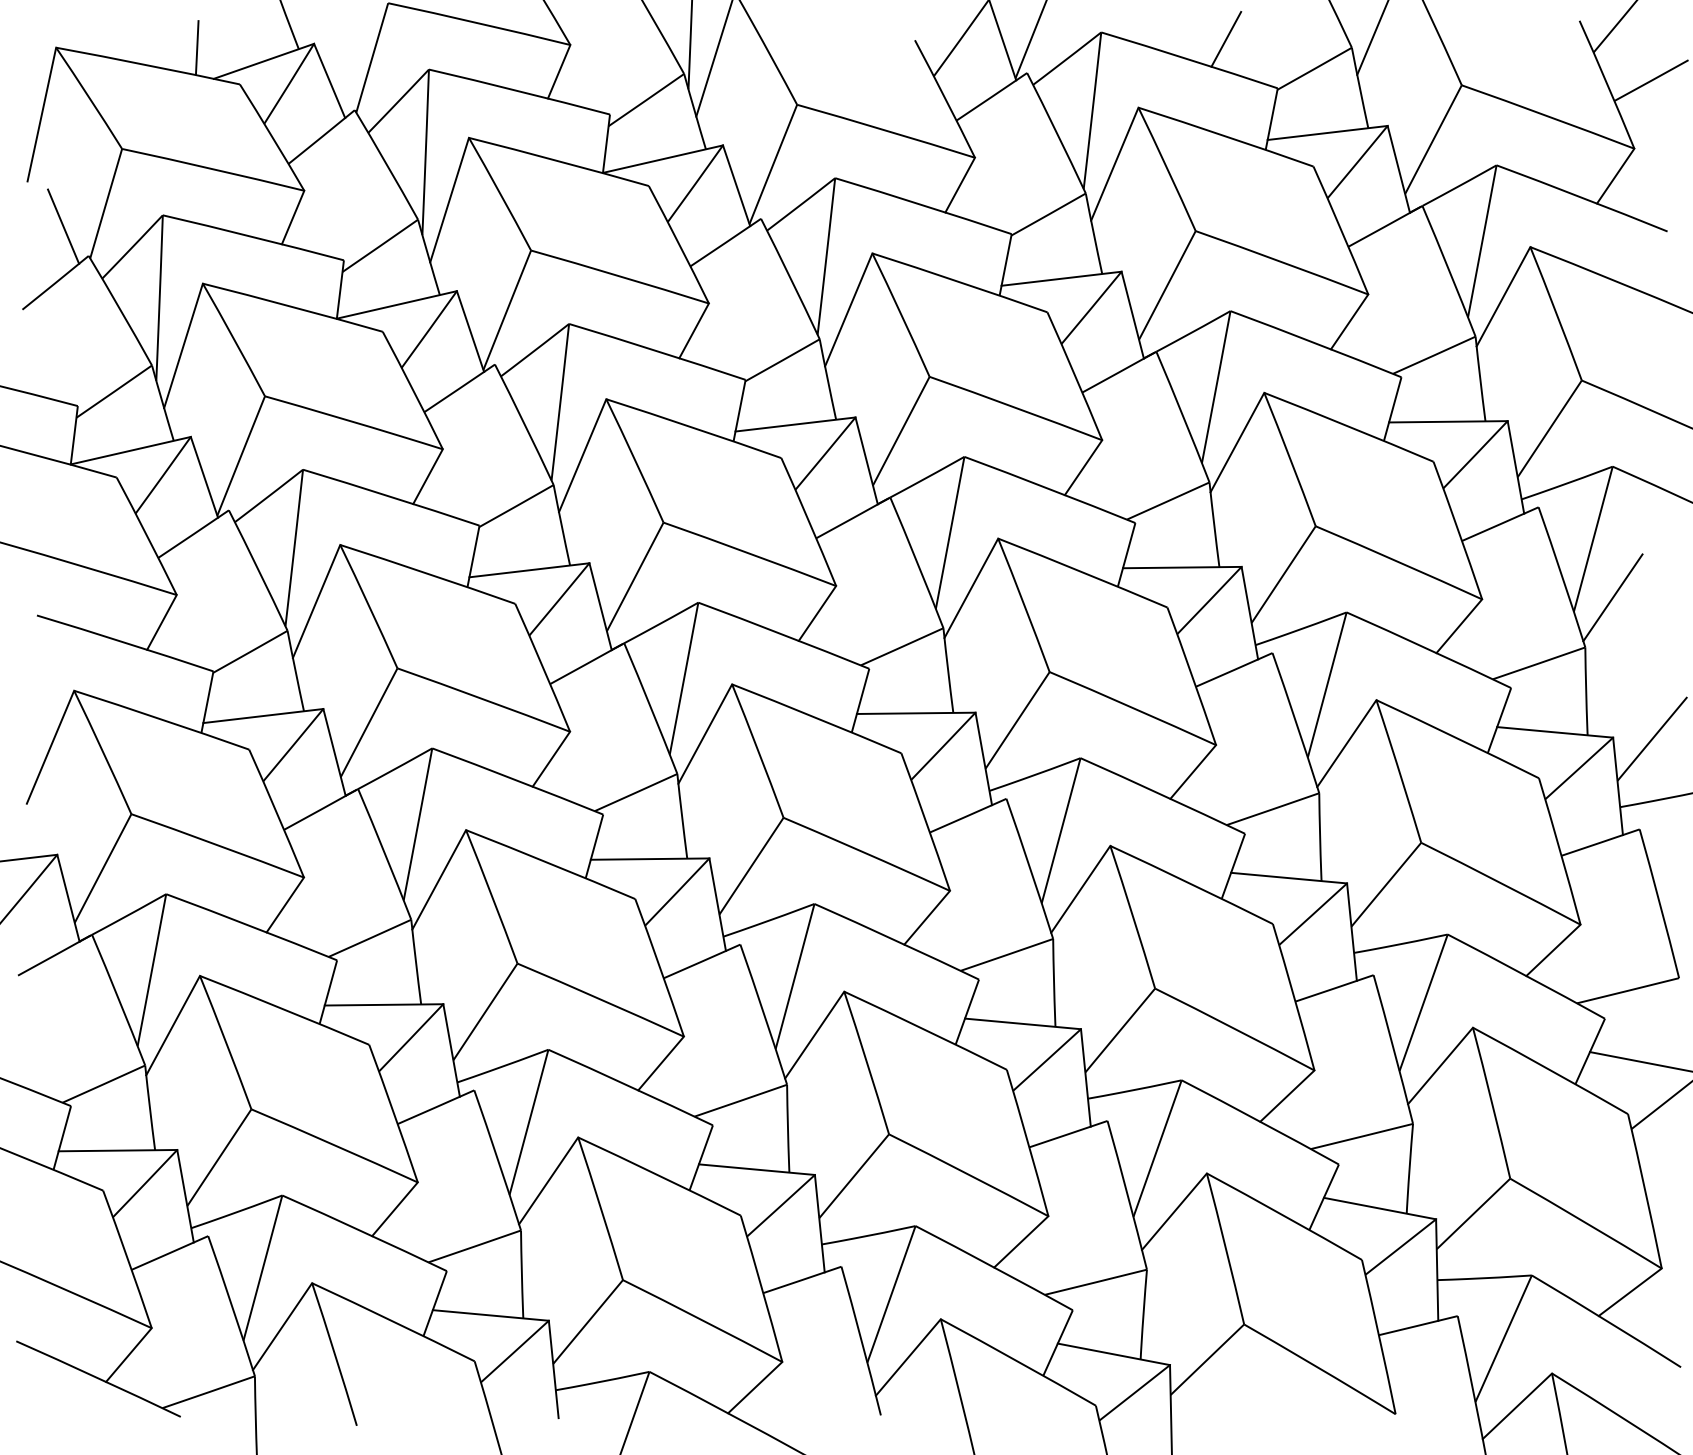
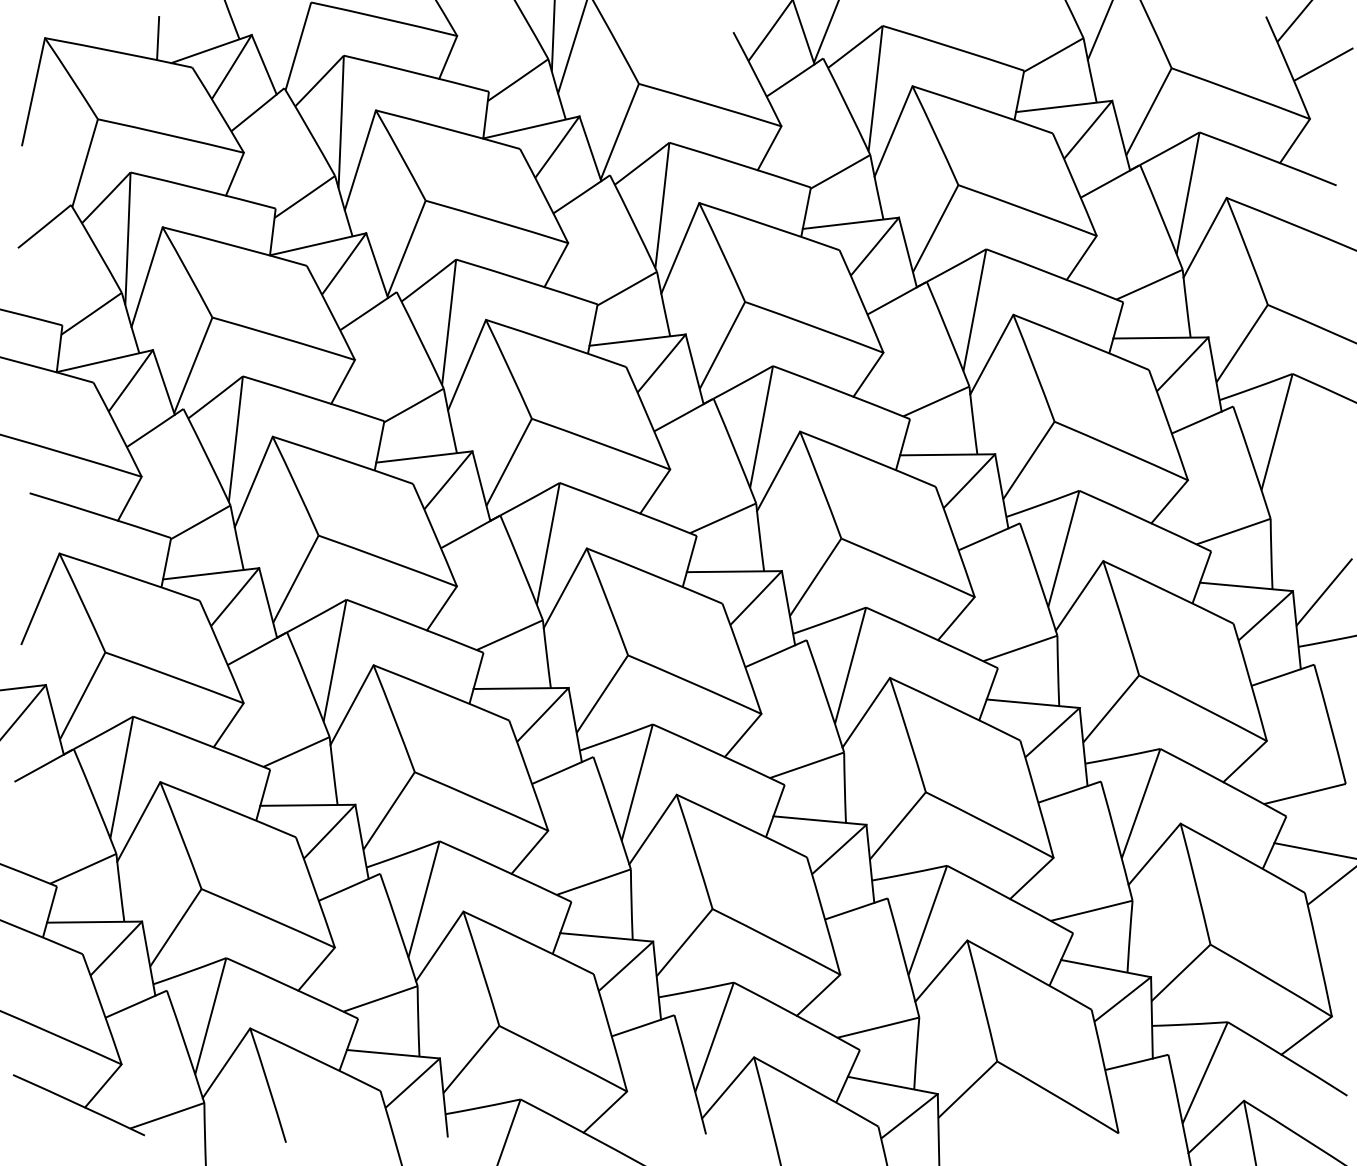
line: (1226, 38) -> (983, 30), removed
line: (63, 226) -> (50, 181), removed
line: (1612, 597) -> (1292, 478), removed

